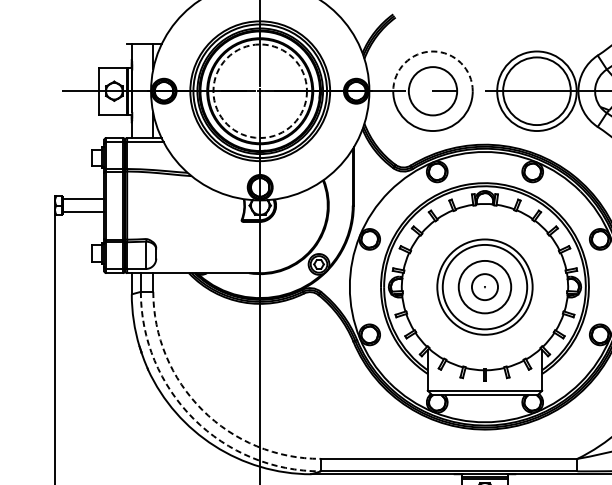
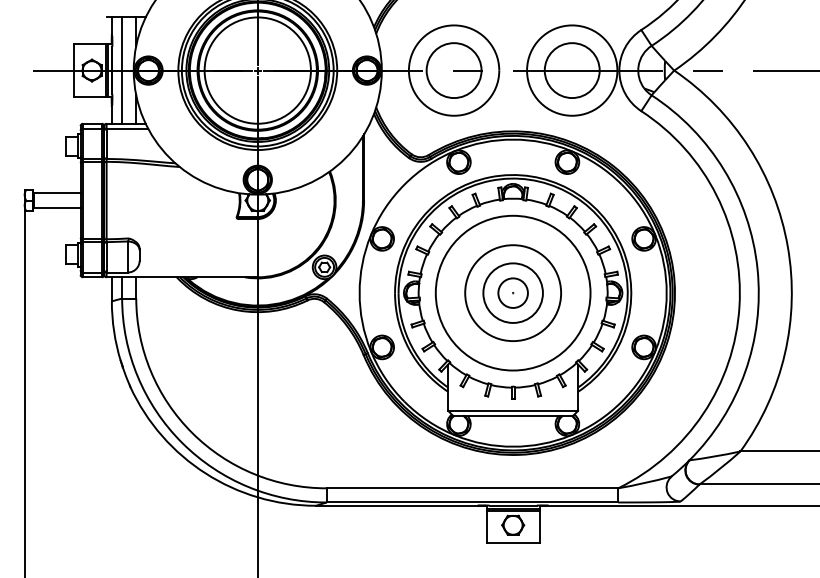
arc: (433, 51) -> (454, 25), dashed -> solid
line: (141, 91) -> (122, 70), added
circle: (259, 91) -> (257, 70), dashed -> solid
circle: (536, 91) -> (571, 70), size x0.71
circle: (484, 286) -> (512, 292), size x1.43
arc: (202, 409) -> (192, 432), dashed -> solid
arc: (193, 418) -> (182, 442), dashed -> solid

